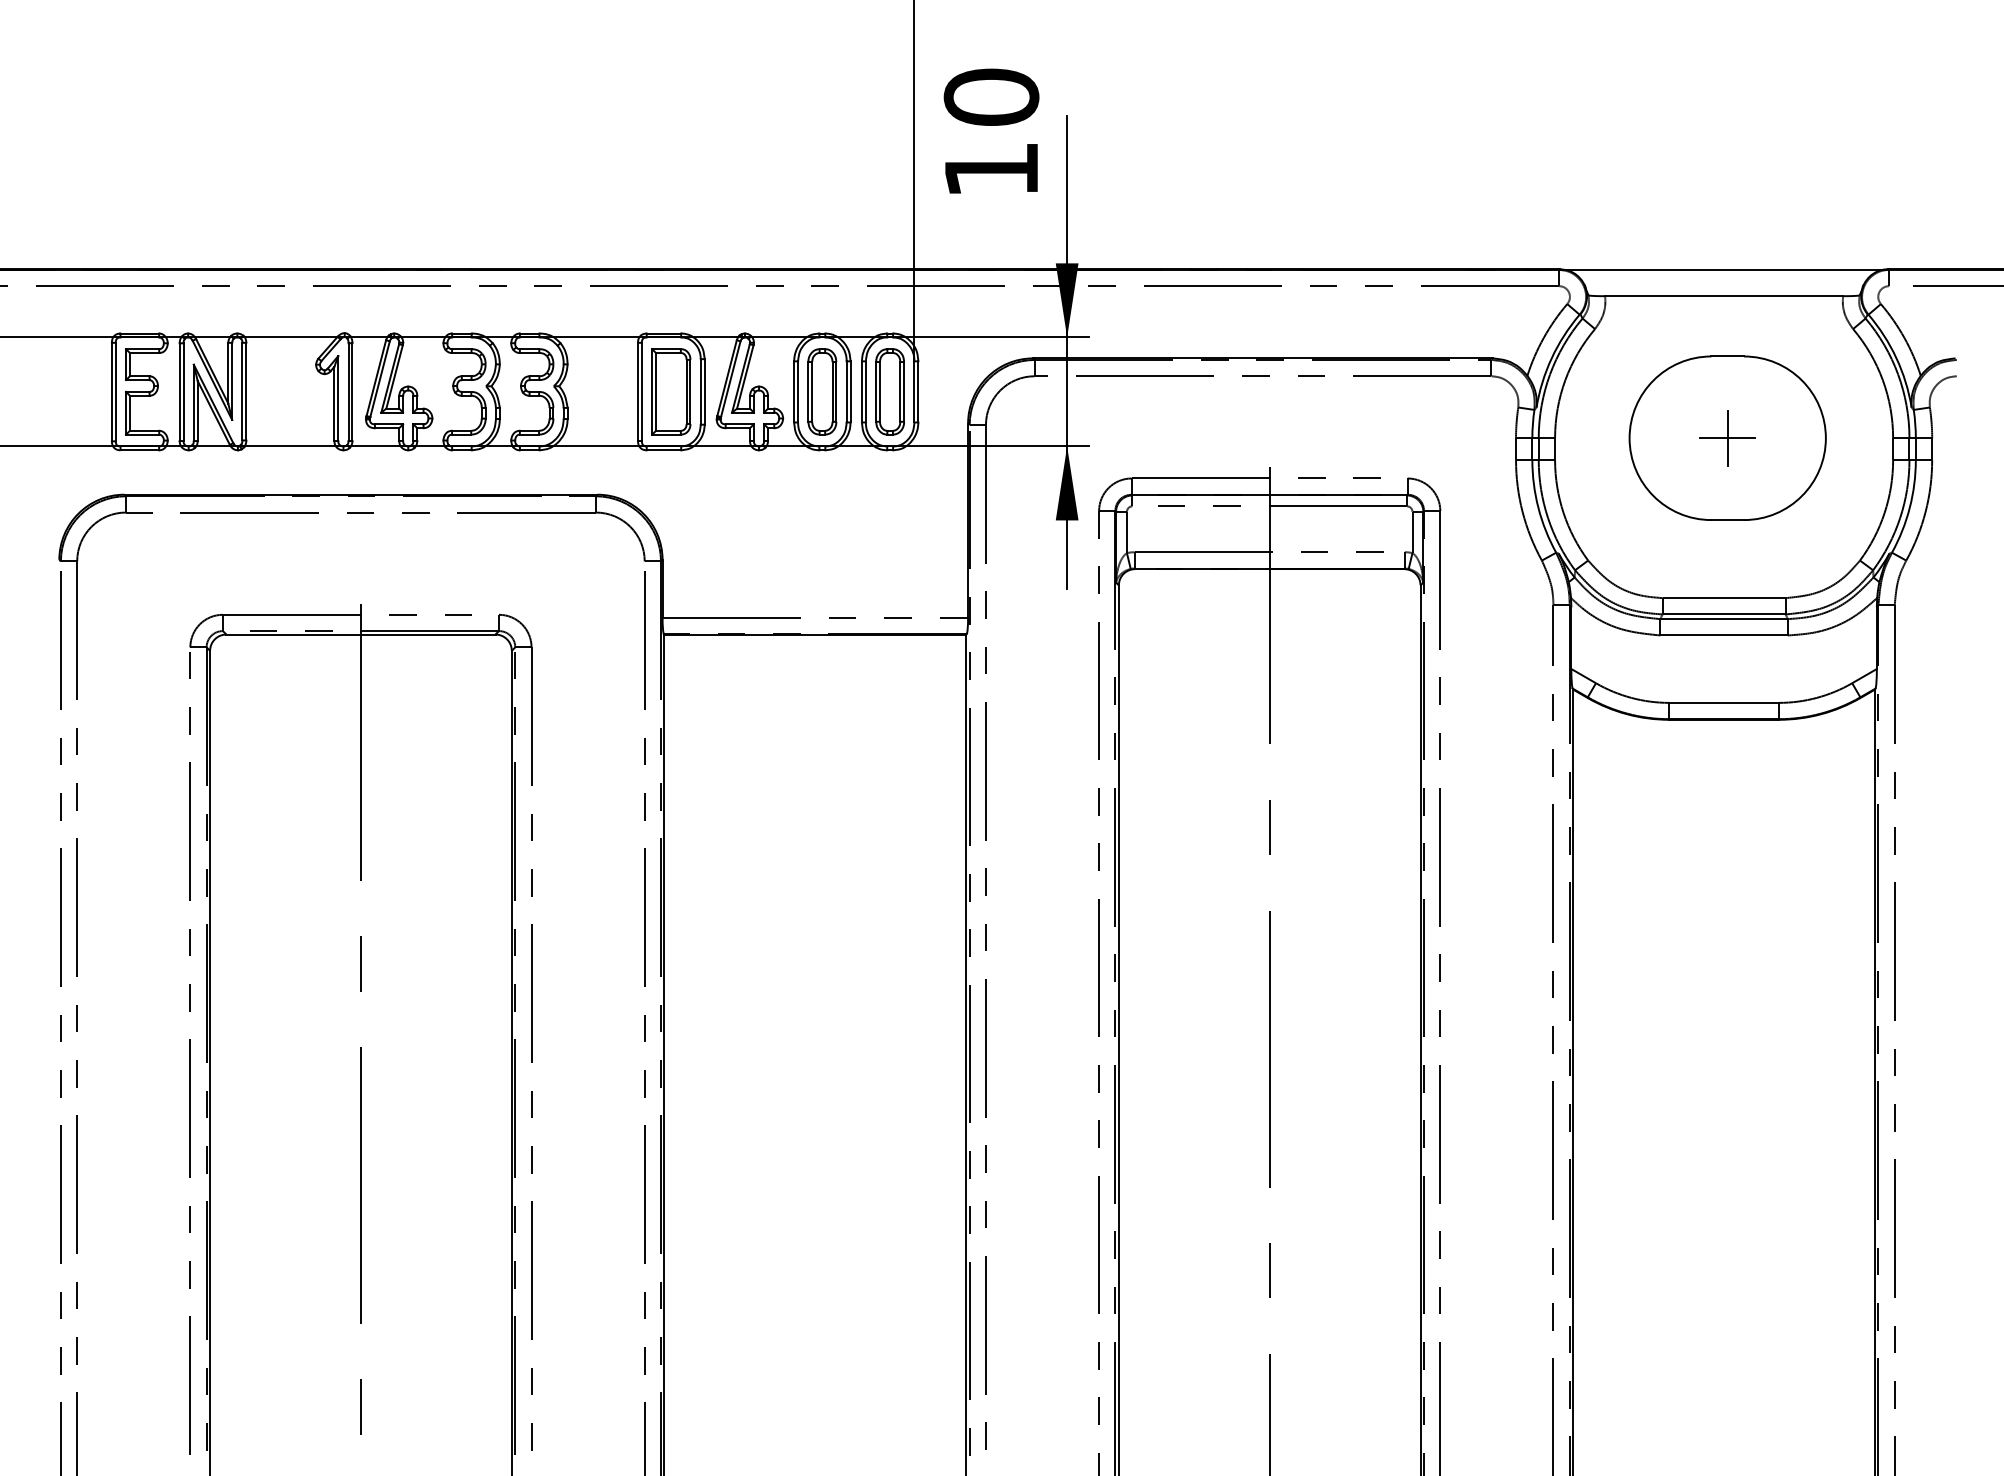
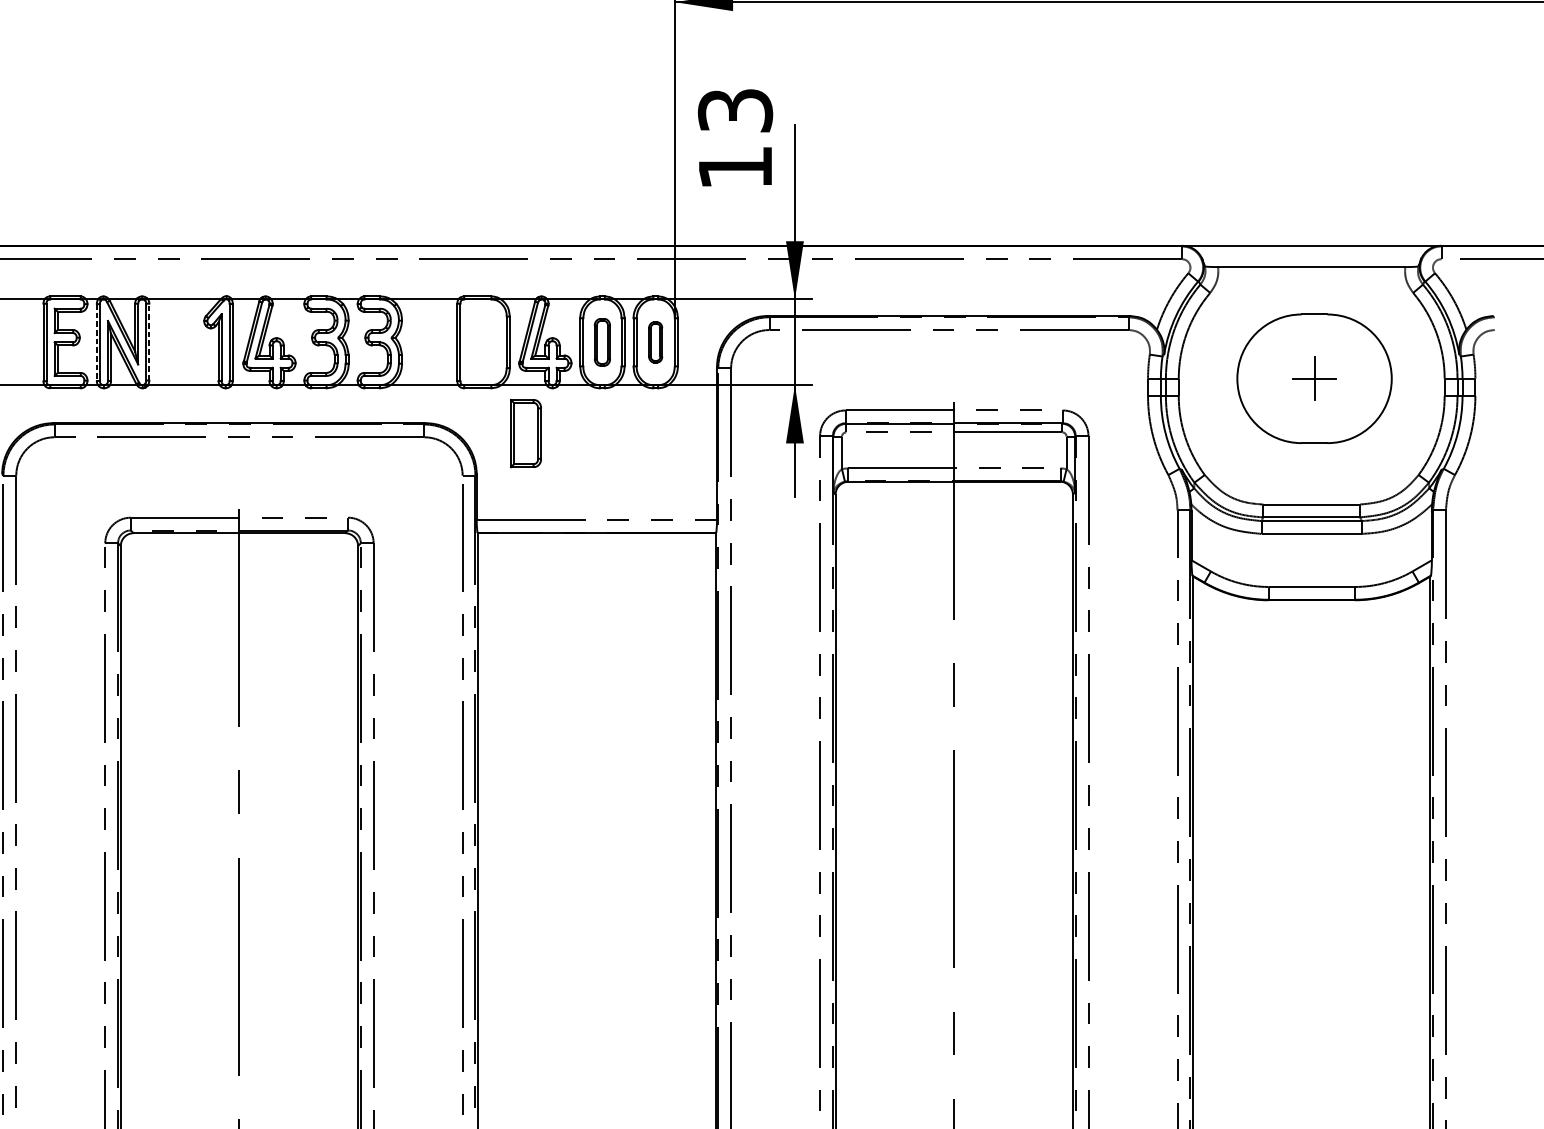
text: (991, 96) -> (735, 109), 10 -> 13
line: (246, 391) -> (149, 342), solid -> dashed
part: (671, 391) -> (526, 433), moved
part: (822, 391) -> (602, 342), size x0.7
part: (889, 391) -> (655, 342), size x0.6
line: (179, 392) -> (96, 342), solid -> dashed

